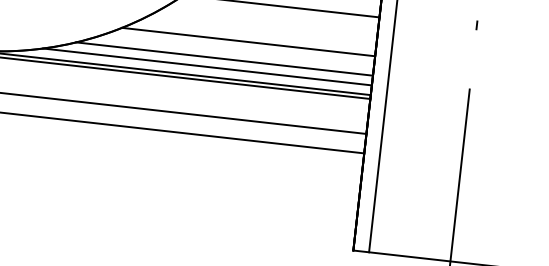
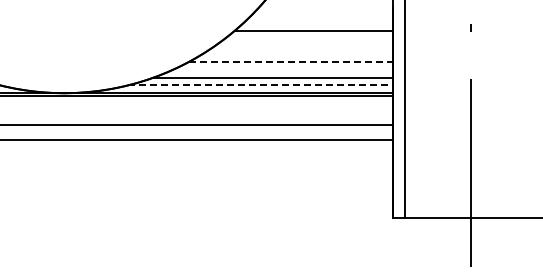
line: (248, 41) -> (290, 61), solid -> dashed
line: (207, 67) -> (260, 85), solid -> dashed

